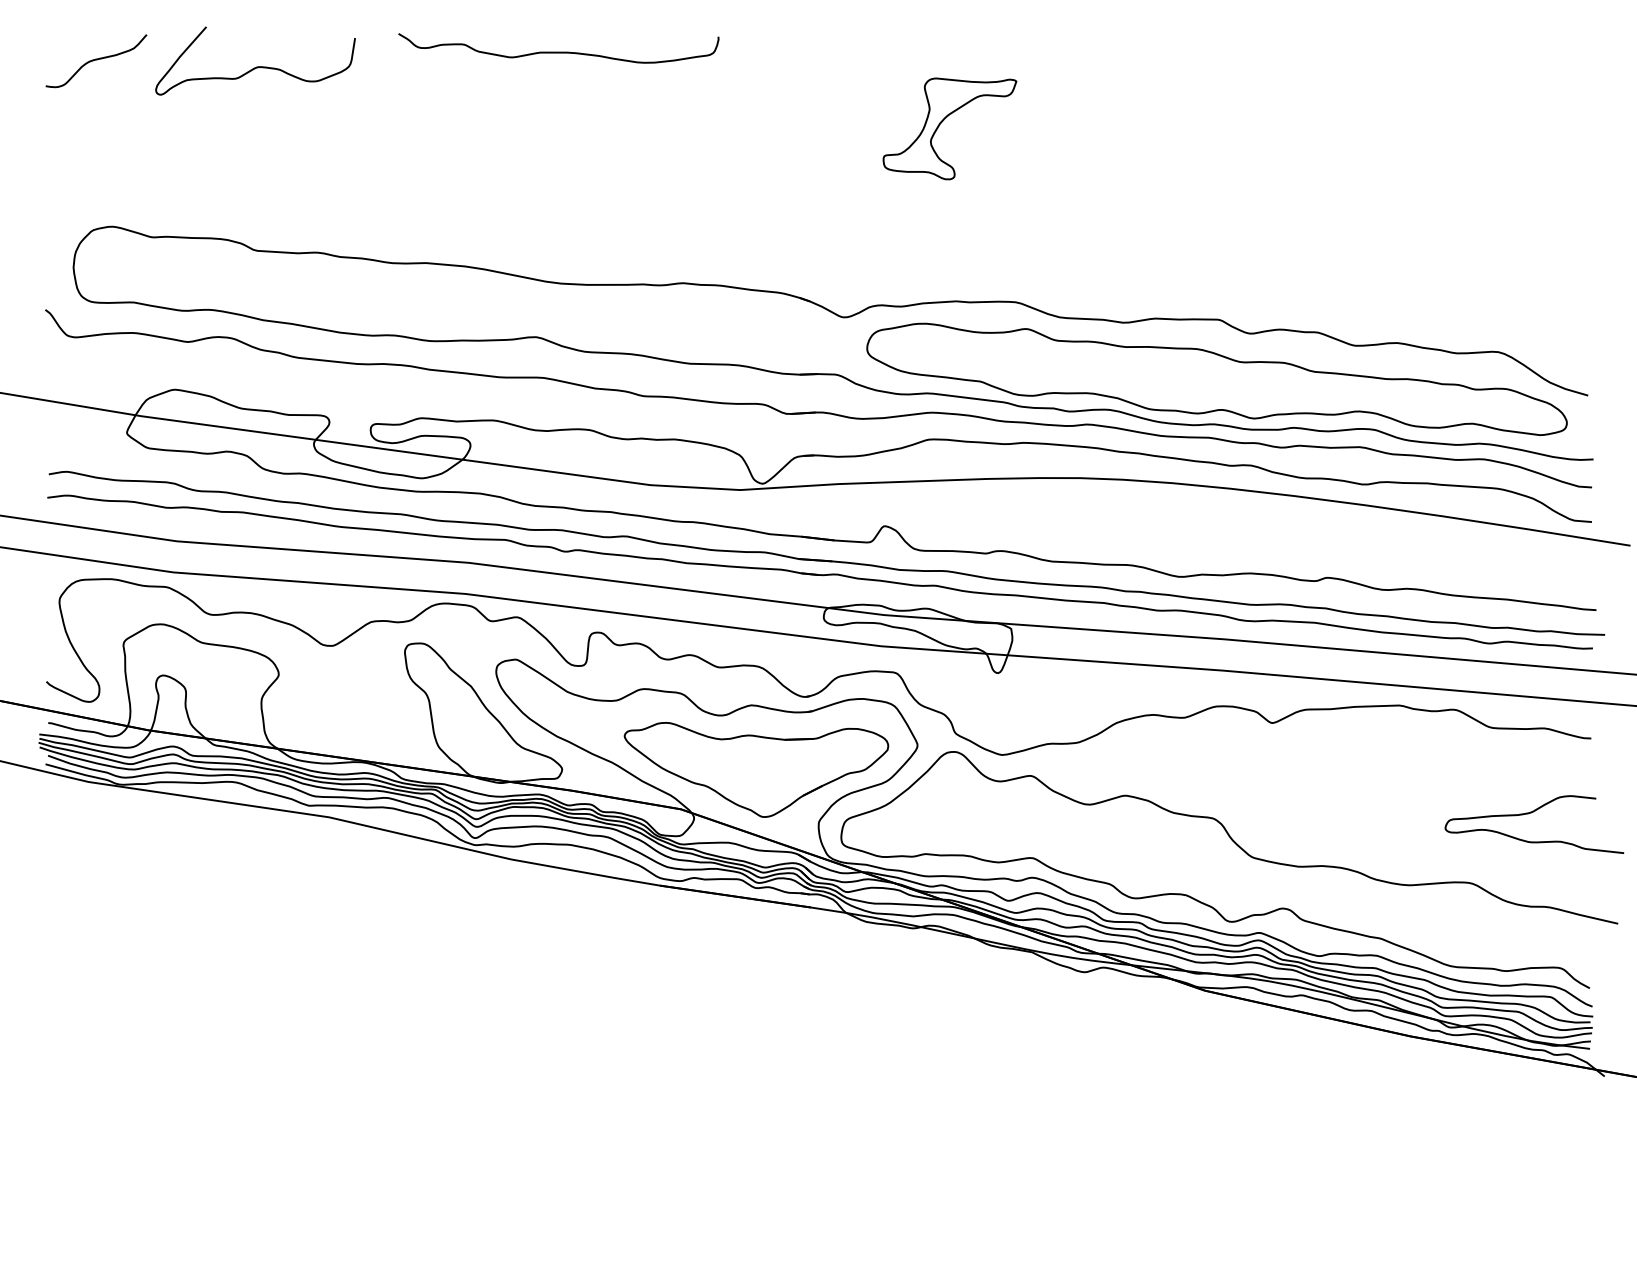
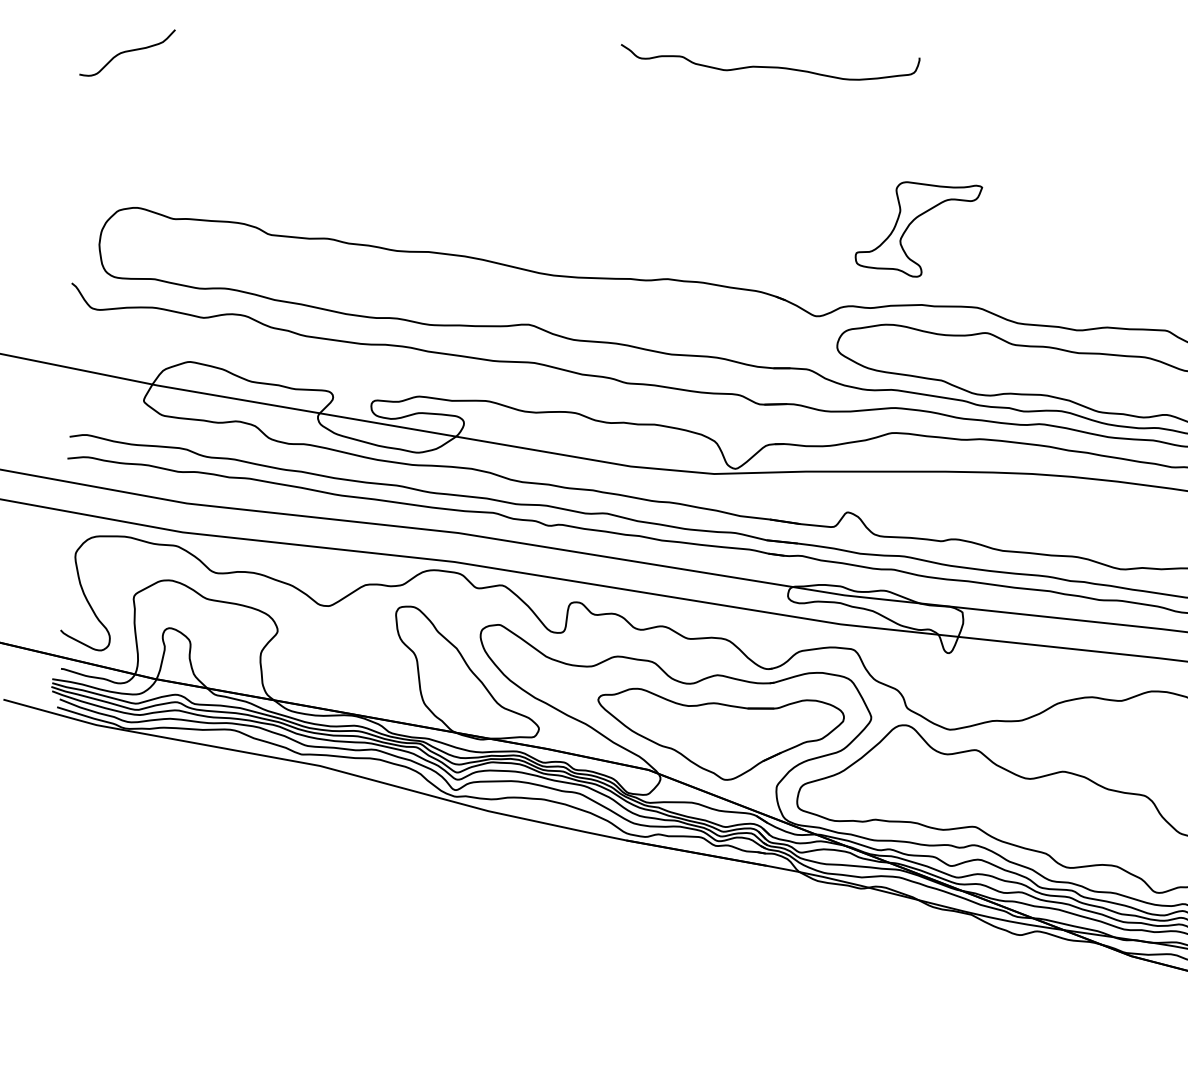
curve: (558, 51) -> (769, 66), moved
curve: (256, 66) -> (276, 63), removed
part: (943, 121) -> (912, 222), moved

